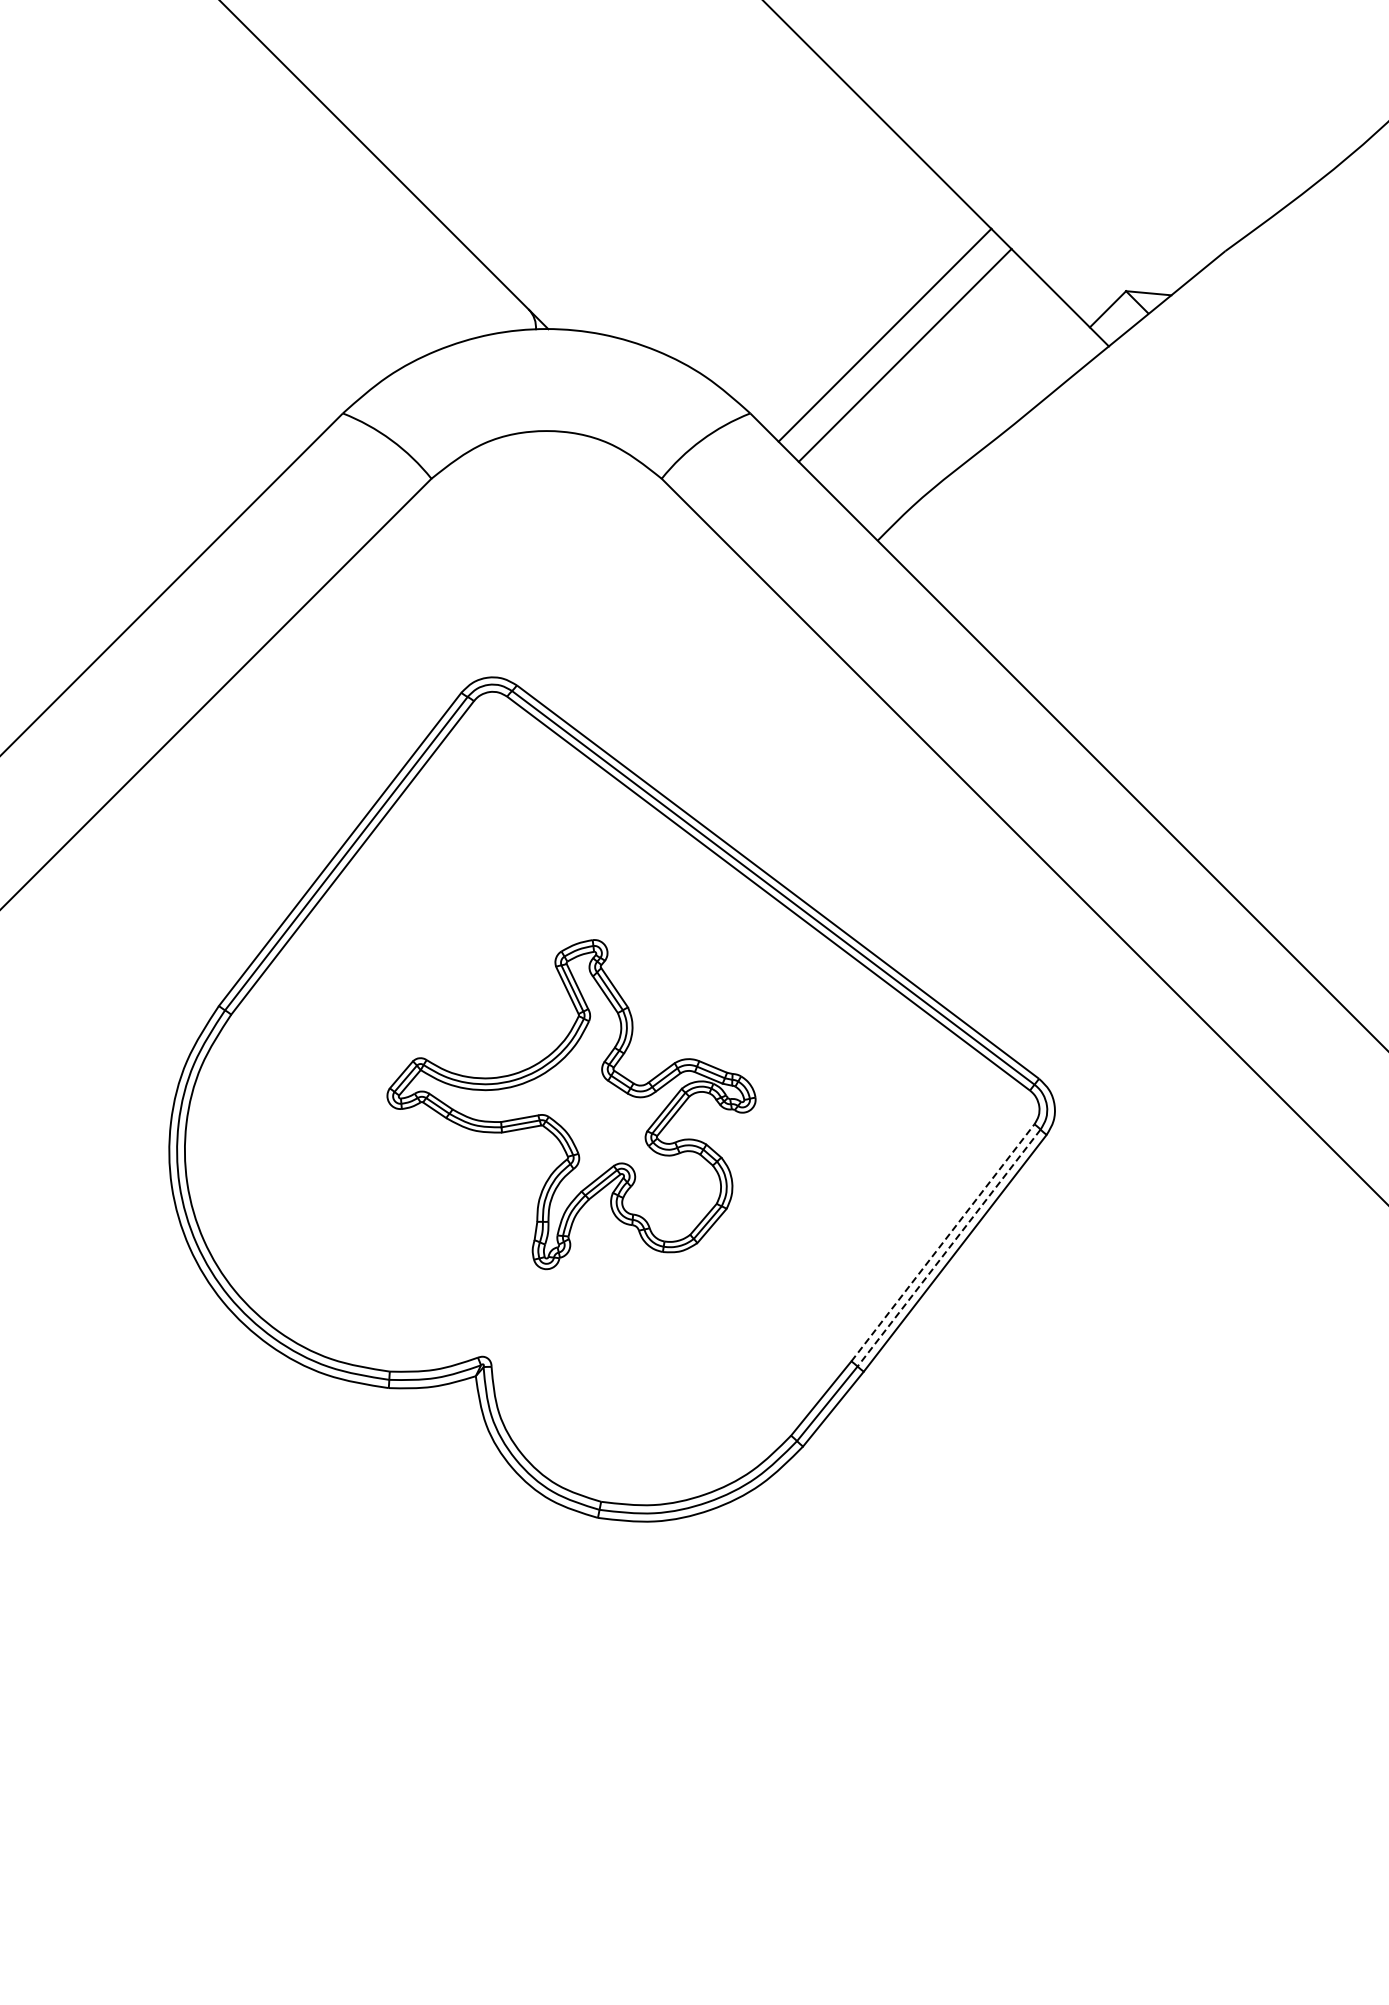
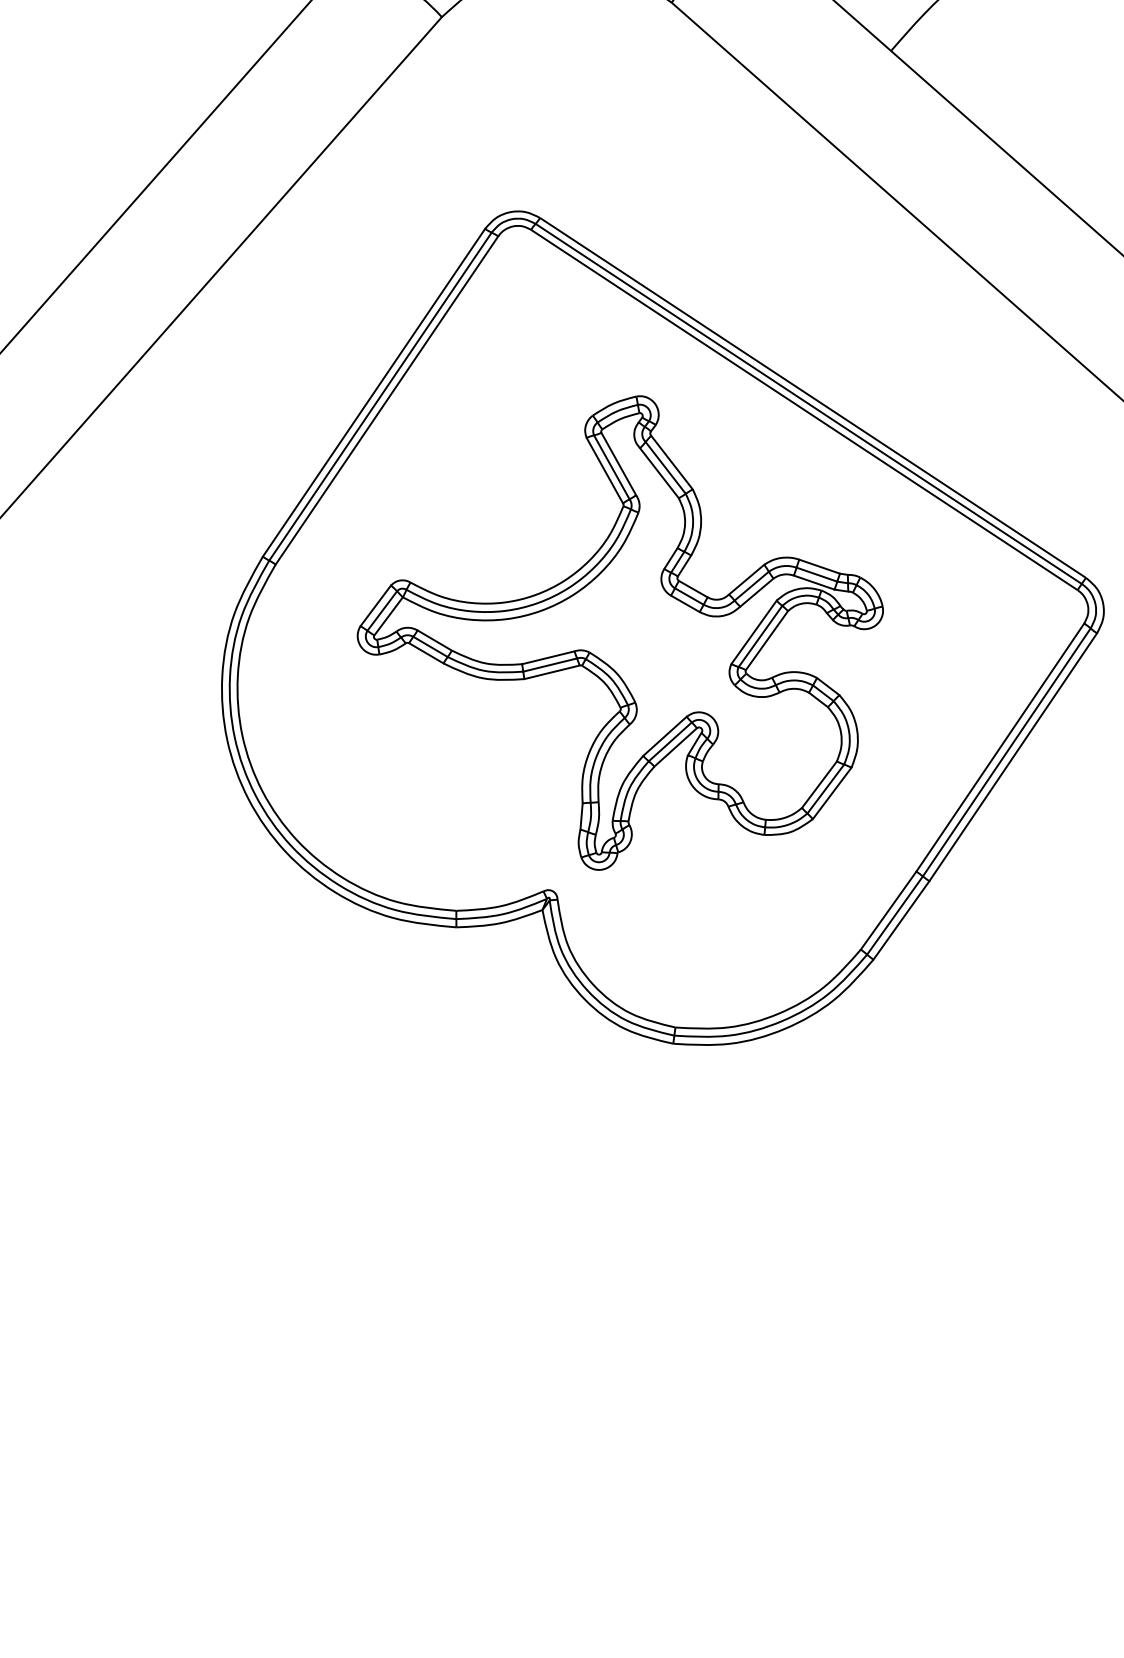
part: (571, 1104) -> (620, 632), size x1.43
line: (942, 1242) -> (999, 747), dashed -> solid
line: (949, 1248) -> (1007, 752), dashed -> solid

